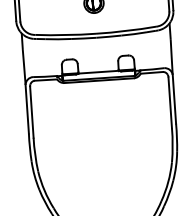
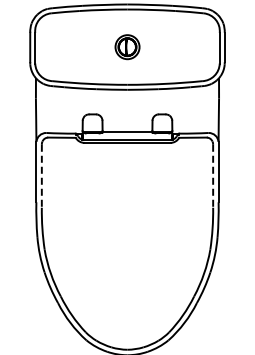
line: (170, 103) -> (213, 176), solid -> dashed
line: (31, 112) -> (41, 176), solid -> dashed

